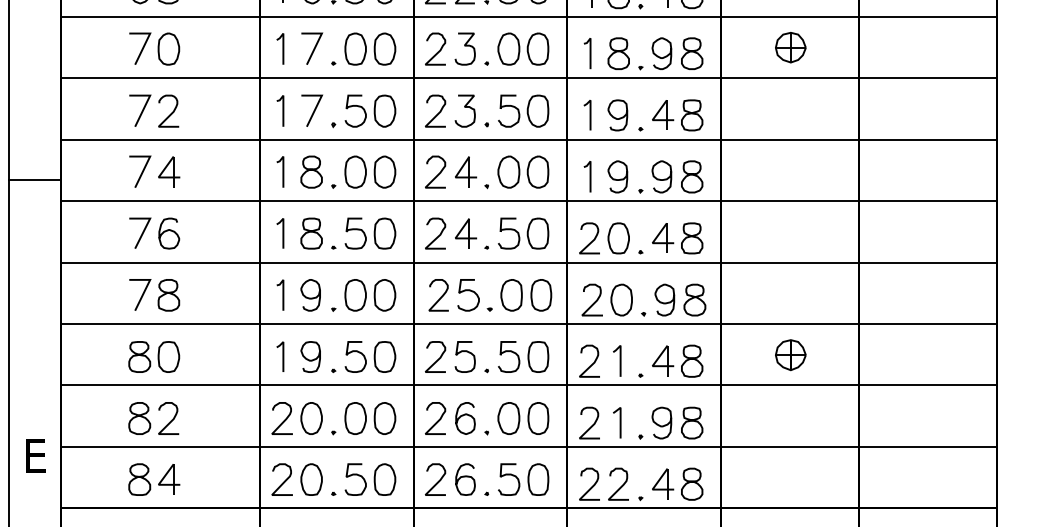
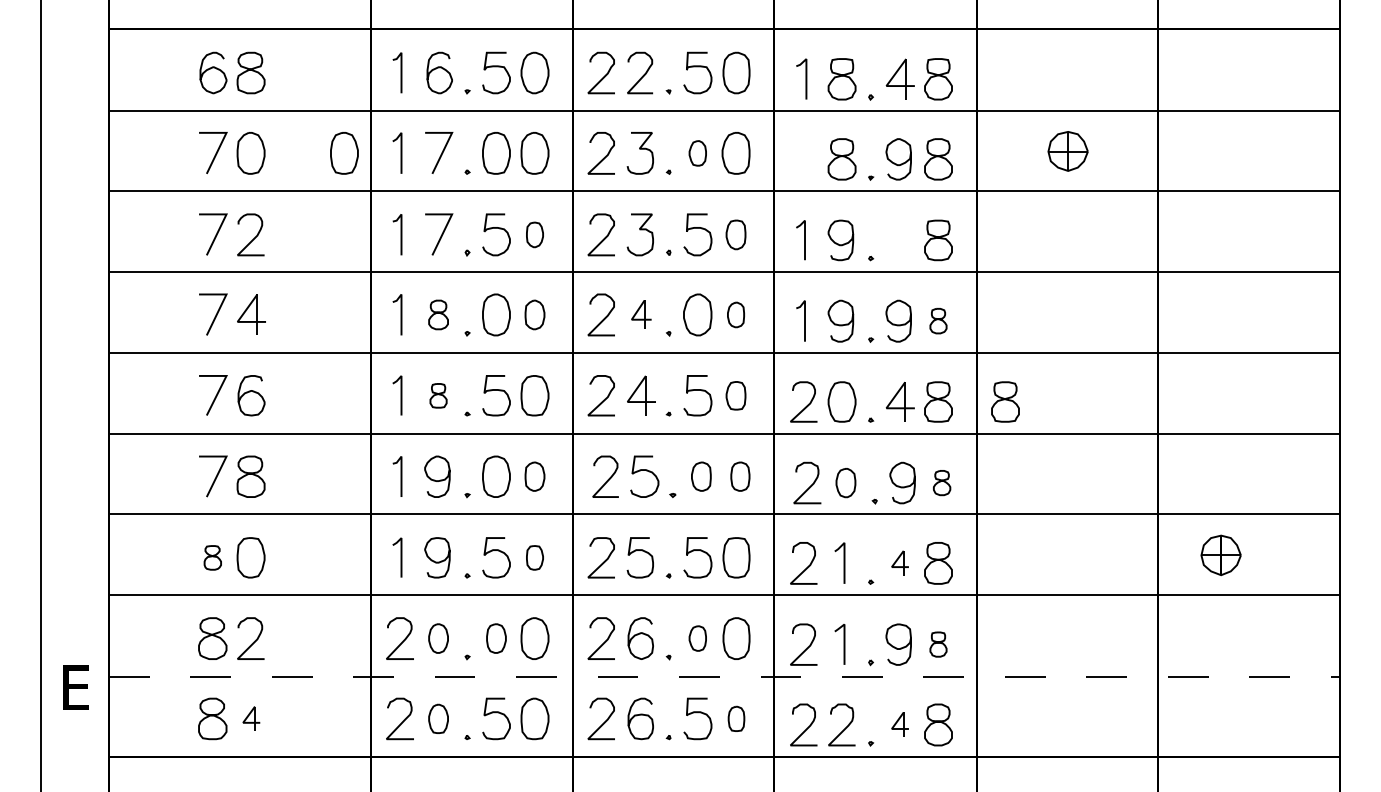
part: (240, 49) -> (344, 153), added
part: (508, 49) -> (697, 153), size x0.6
line: (590, 53) -> (804, 158), removed
part: (384, 110) -> (534, 234), size x0.6
part: (537, 110) -> (735, 234), size x0.7
part: (662, 114) -> (899, 239), removed
part: (311, 171) -> (438, 314), size x0.7
part: (384, 171) -> (534, 314), size x0.7
part: (466, 171) -> (641, 314), size x0.7
part: (537, 171) -> (735, 314), size x0.6
part: (692, 176) -> (938, 320), size x0.6
line: (34, 180) -> (74, 325), removed
part: (311, 233) -> (438, 395), size x0.6
part: (537, 233) -> (735, 395), size x0.7
part: (743, 238) -> (1005, 401), added
part: (384, 295) -> (534, 476), size x0.7
part: (511, 295) -> (701, 476), size x0.7
part: (541, 295) -> (740, 476), size x0.7
part: (621, 299) -> (845, 482), size x0.7
part: (694, 299) -> (941, 482), size x0.6
part: (790, 355) -> (1220, 555), moved
part: (139, 356) -> (212, 557), size x0.6
part: (384, 356) -> (534, 557), size x0.6
part: (662, 360) -> (899, 562), size x0.6
part: (311, 418) -> (438, 638), size x0.7
part: (355, 418) -> (496, 638), size x0.7
part: (508, 418) -> (697, 638), size x0.6
part: (692, 422) -> (938, 644), size x0.6
line: (529, 447) -> (724, 676), solid -> dashed
part: (169, 479) -> (251, 718), size x0.6
part: (311, 479) -> (438, 718), size x0.7
part: (538, 479) -> (736, 718), size x0.6
part: (662, 483) -> (899, 724), size x0.6

